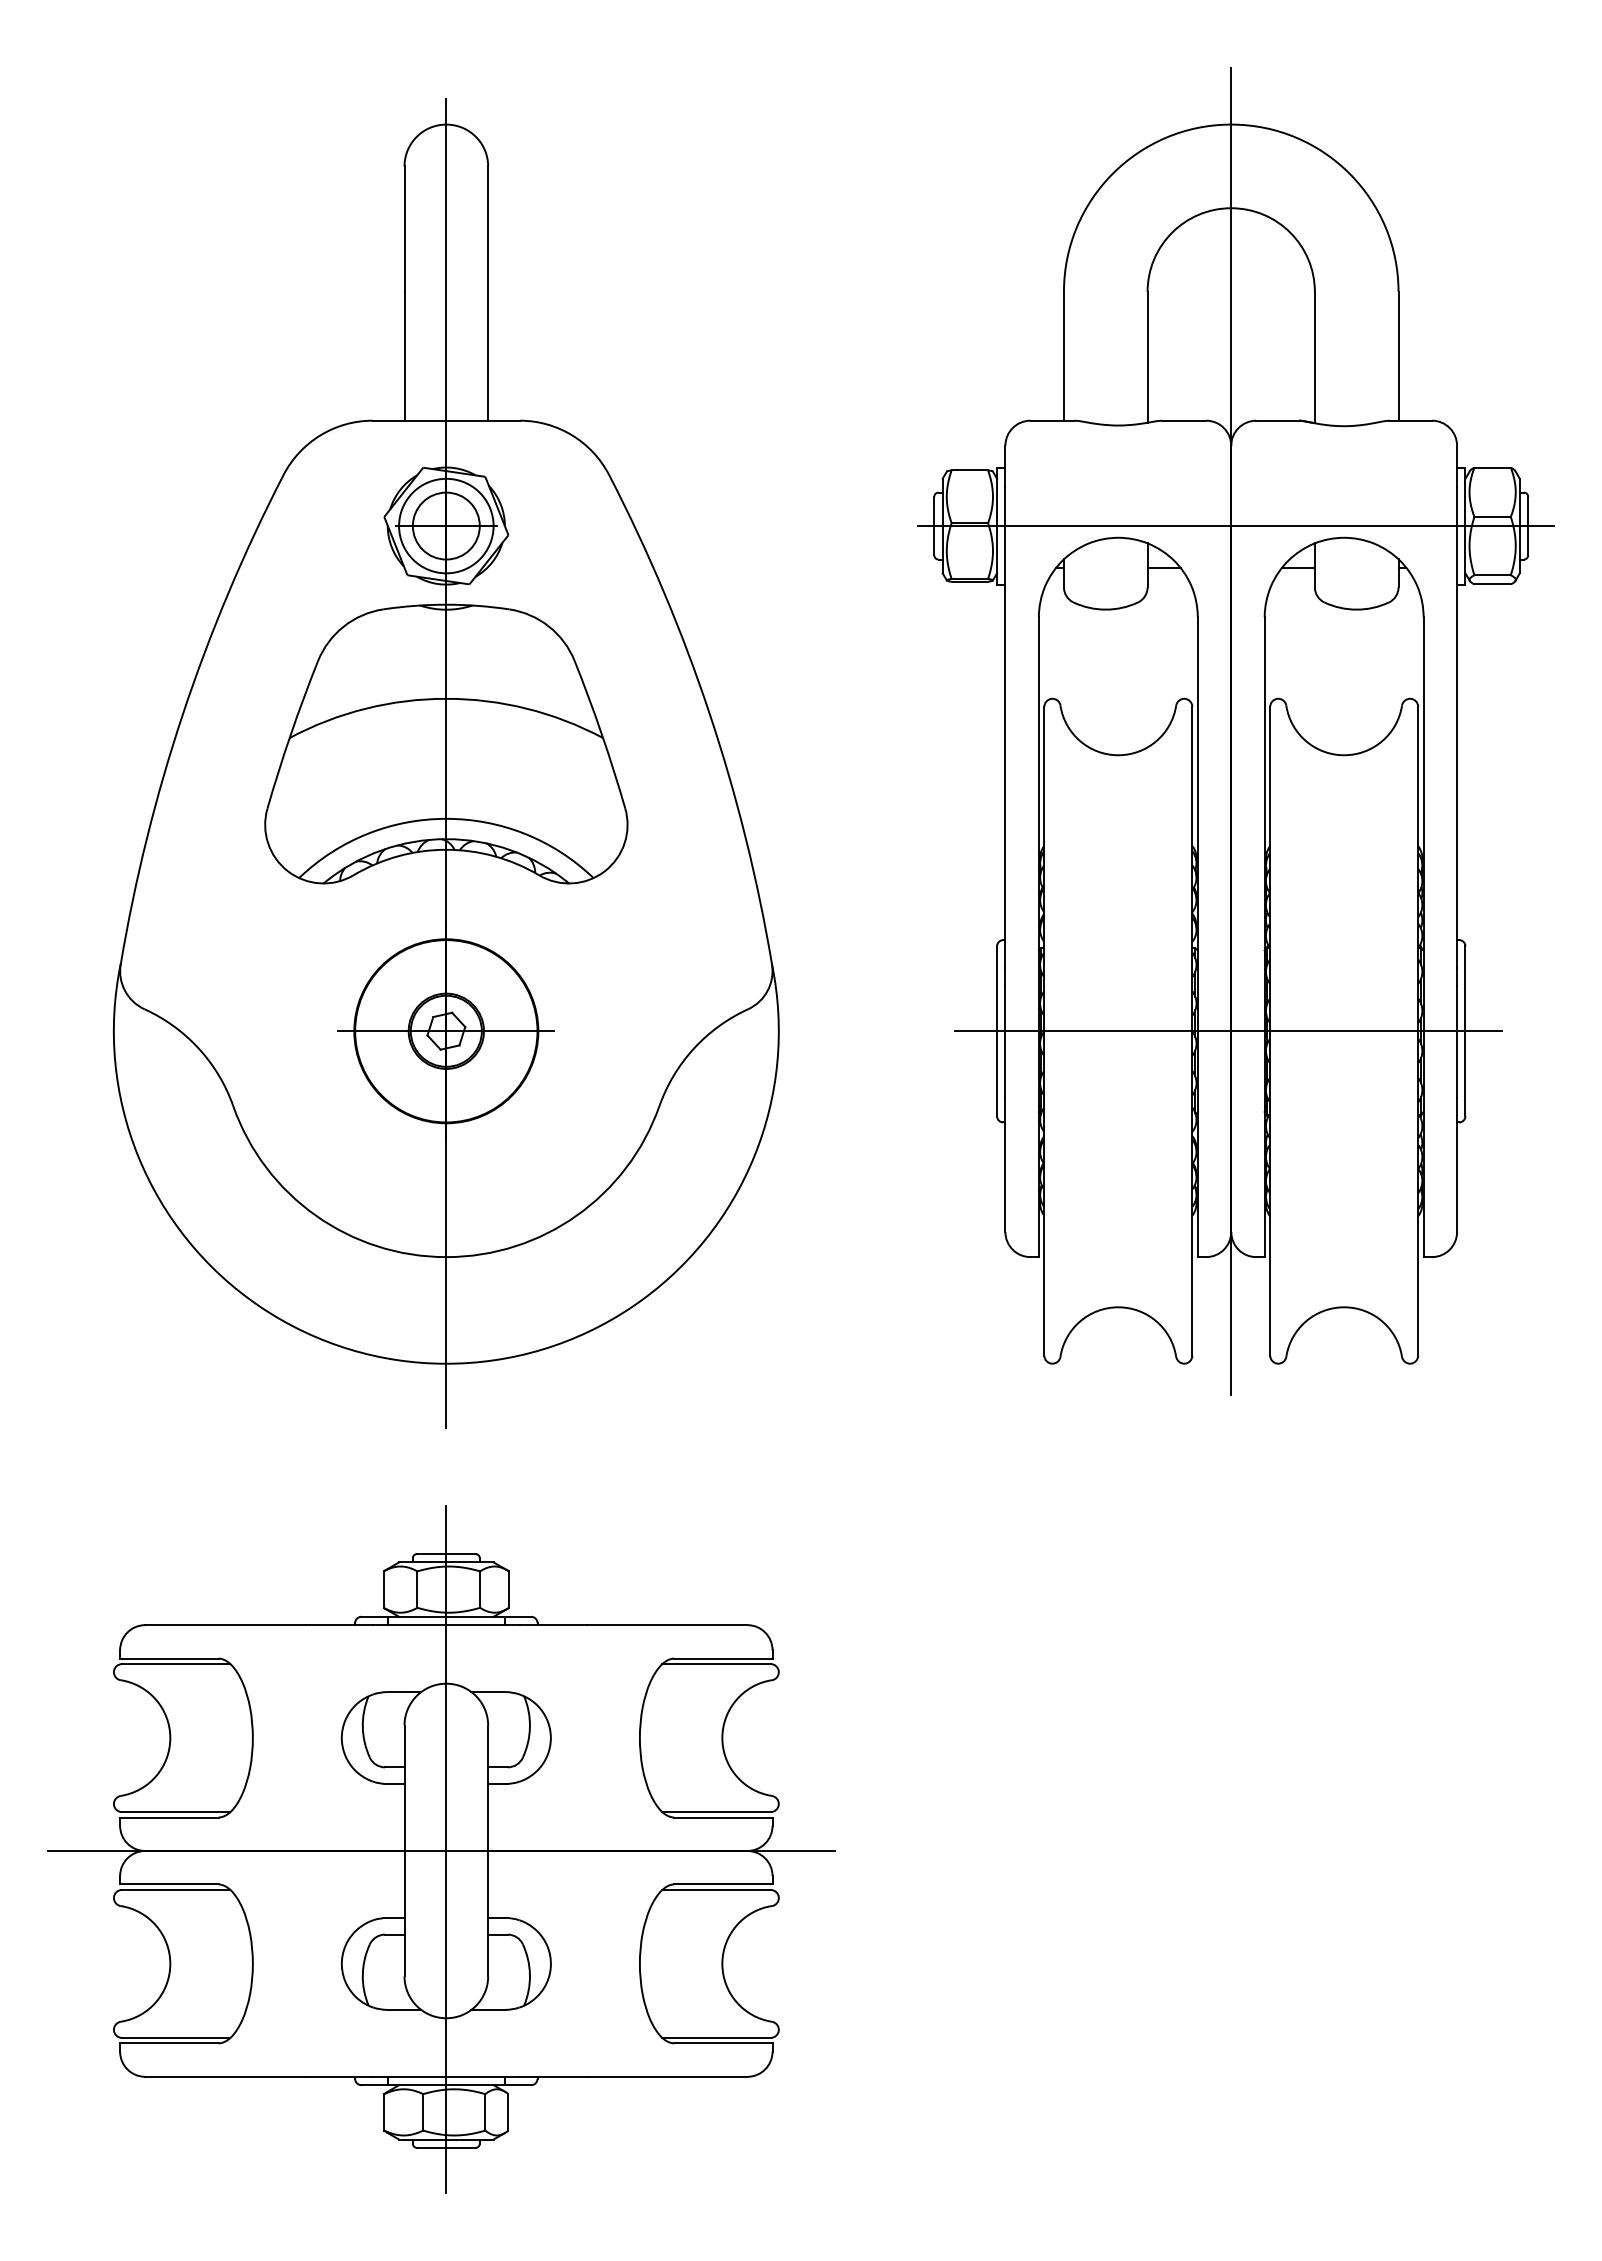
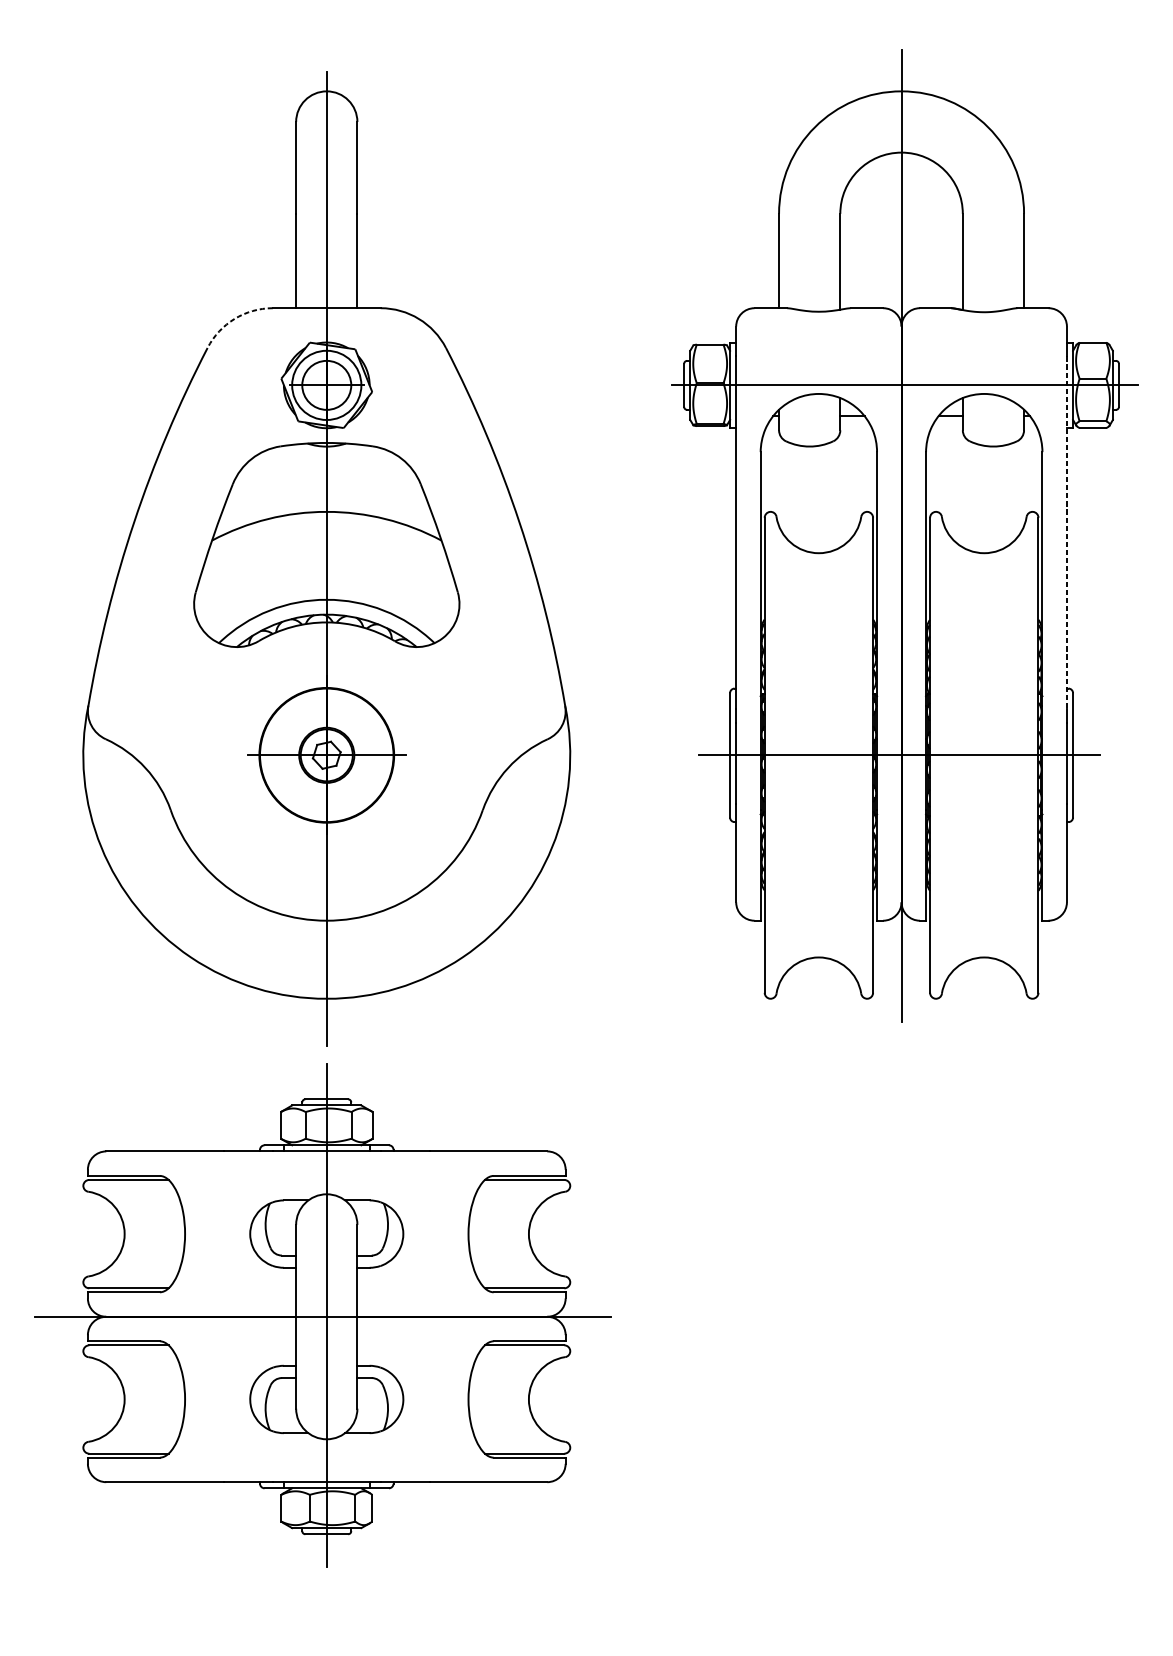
arc: (320, 435) -> (234, 319), solid -> dashed
line: (1457, 727) -> (1067, 532), solid -> dashed
part: (441, 1849) -> (323, 1315), moved

